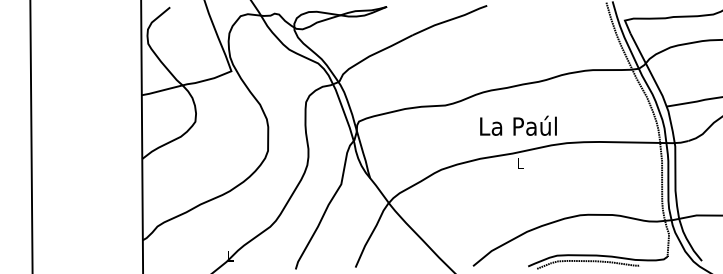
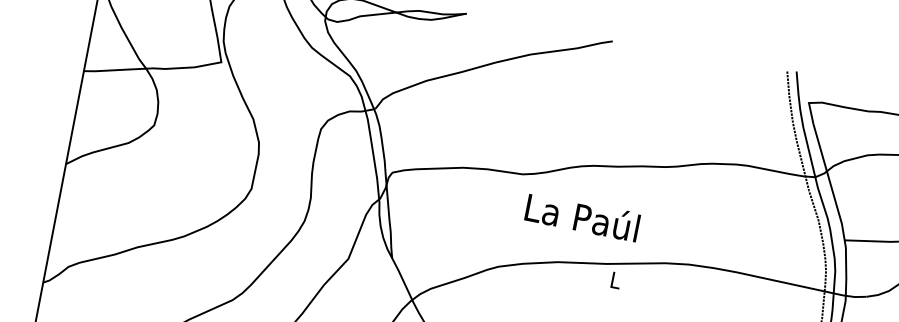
text: (518, 125) -> (582, 216), moved

